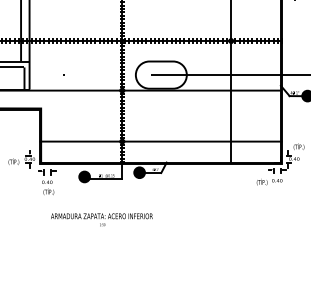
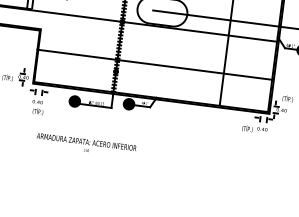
line: (160, 141) -> (154, 64), moved

